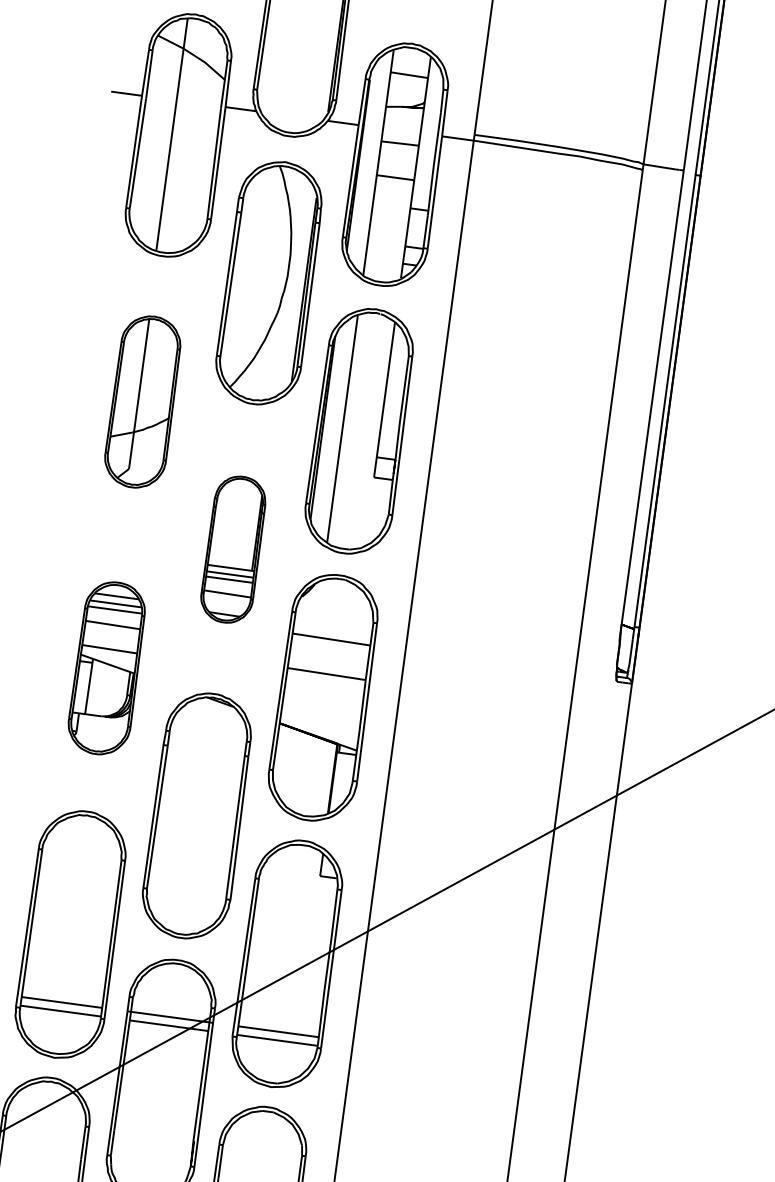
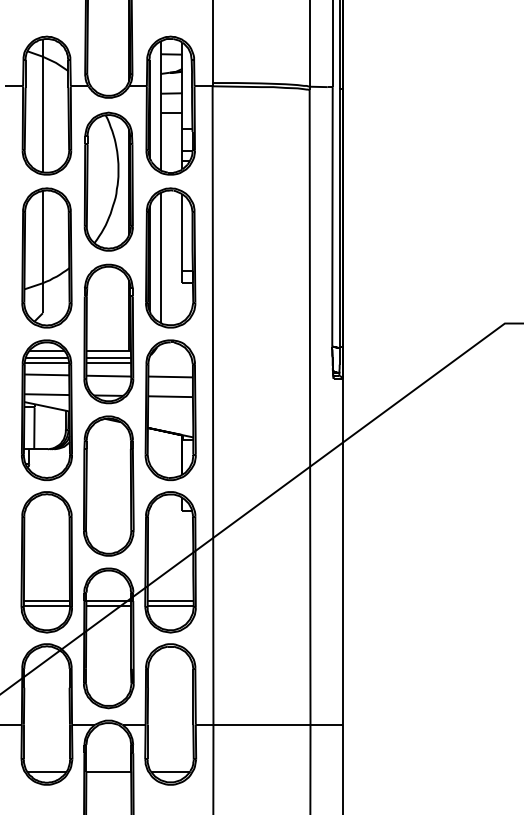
part: (142, 401) -> (46, 257), size x1.43
part: (233, 548) -> (108, 333), size x1.67
part: (106, 667) -> (46, 409), size x1.43

